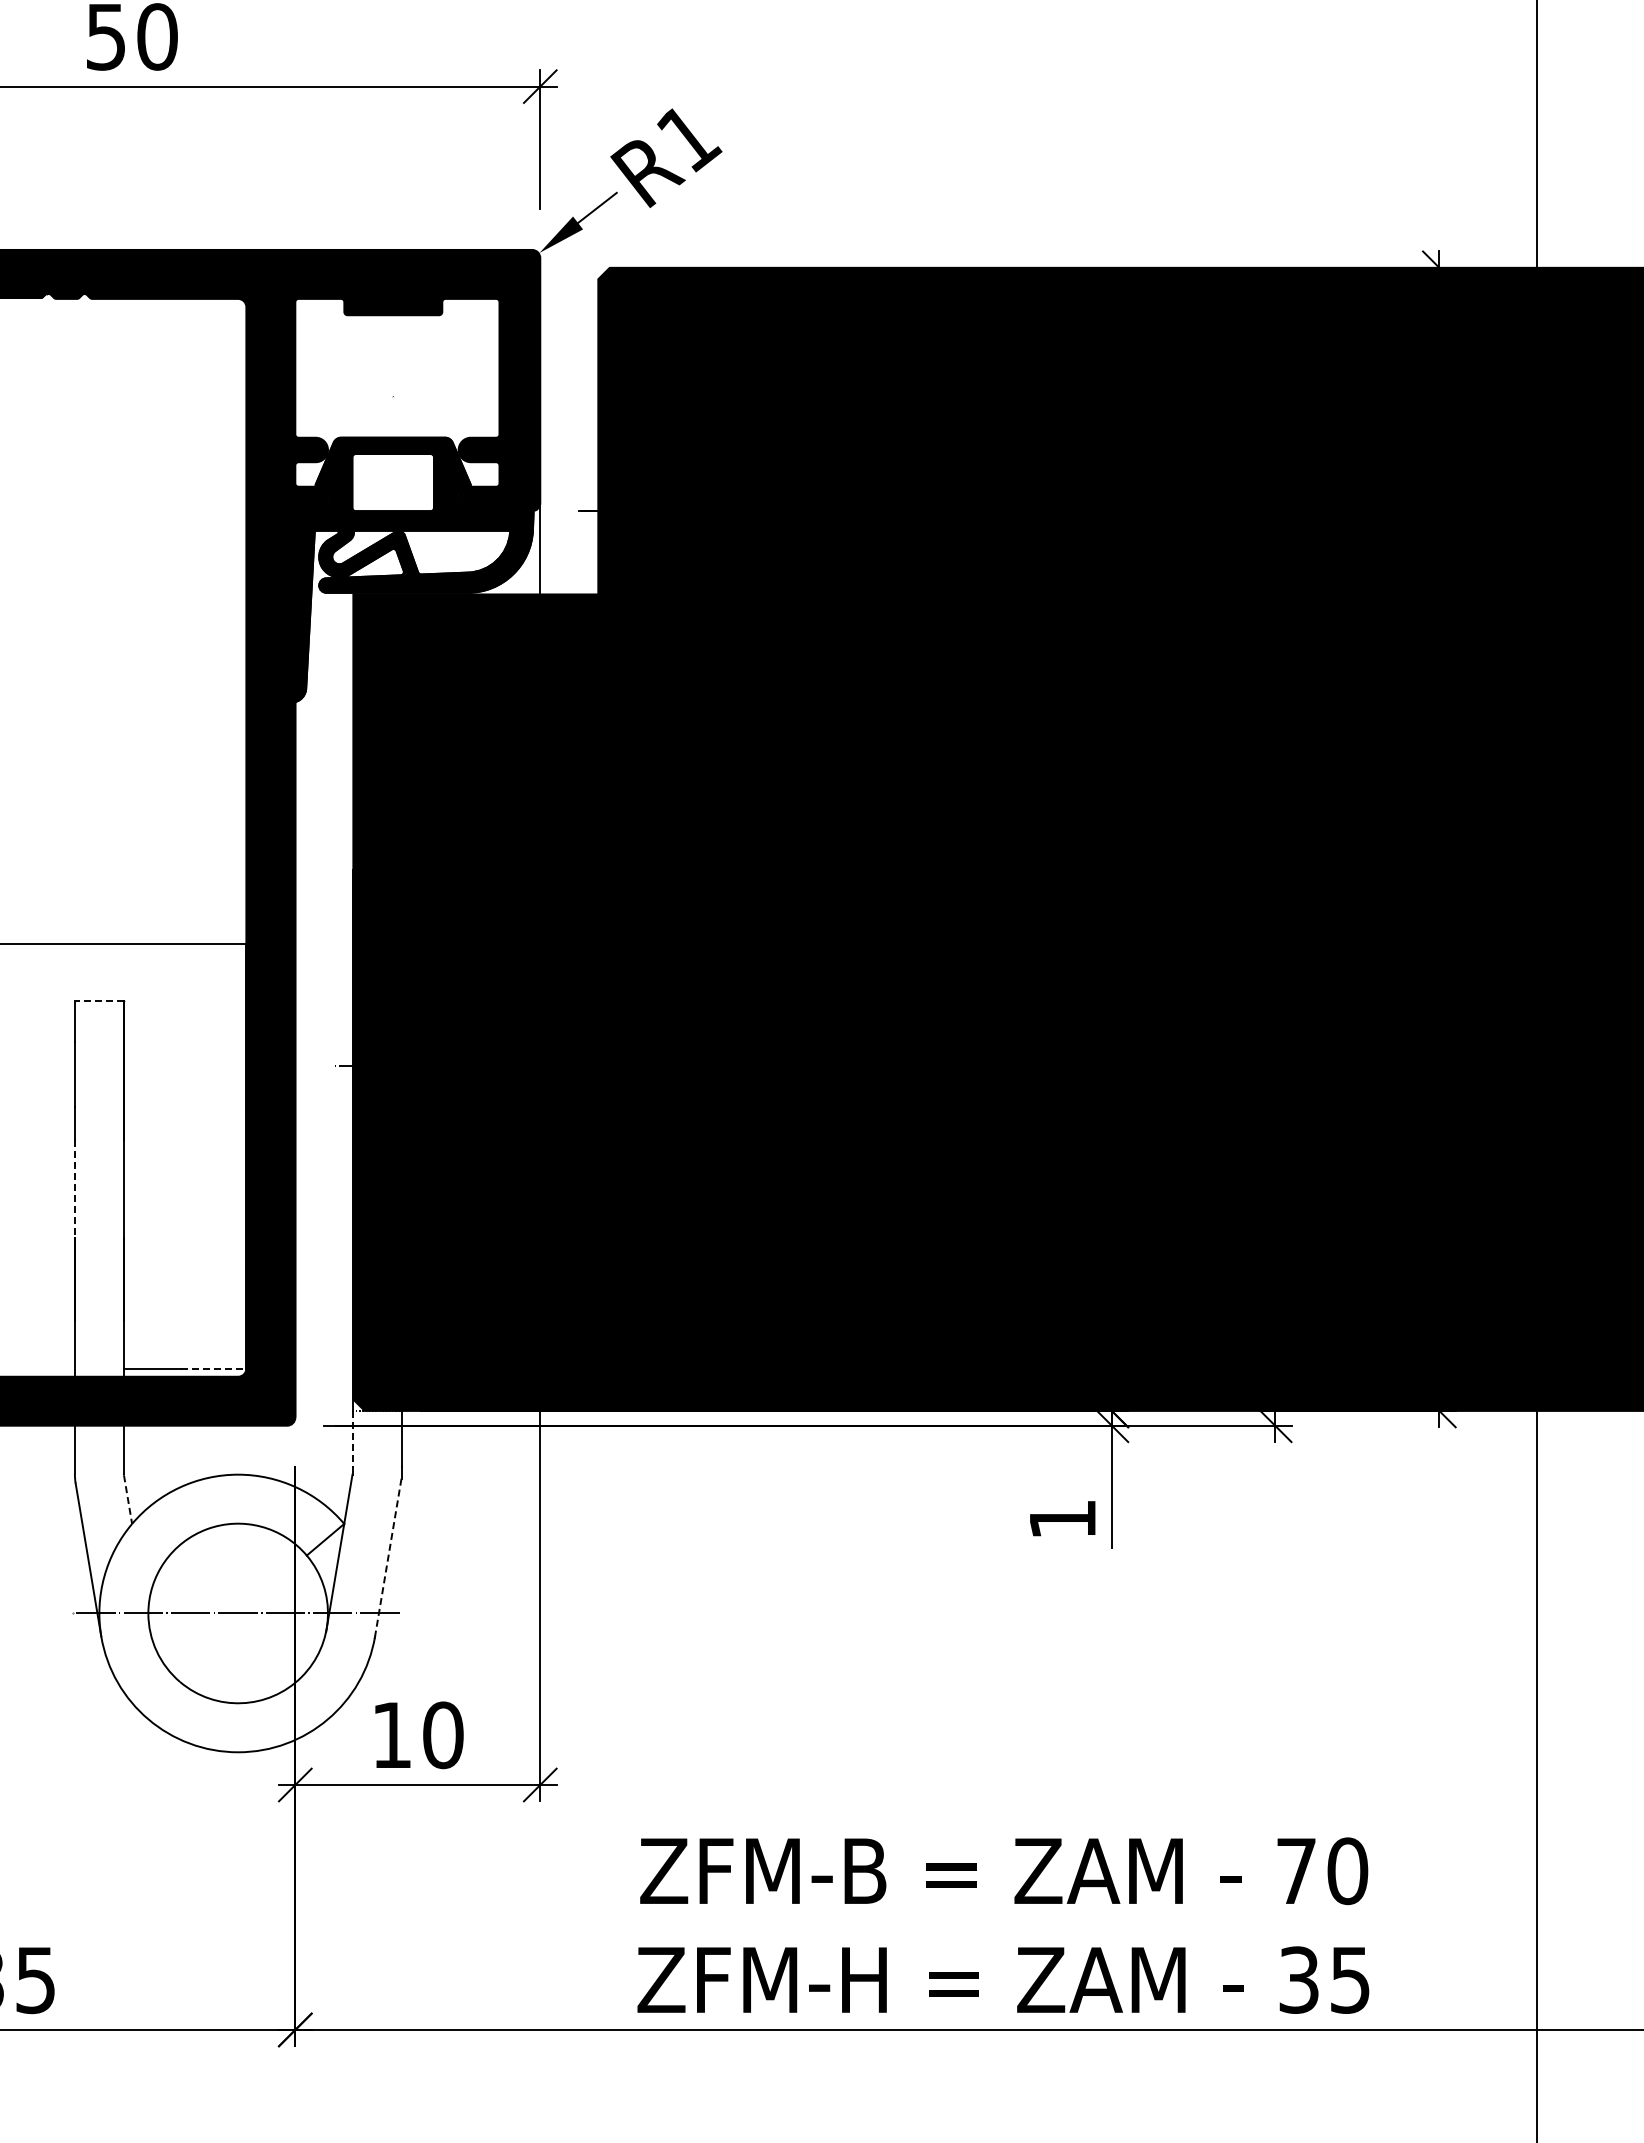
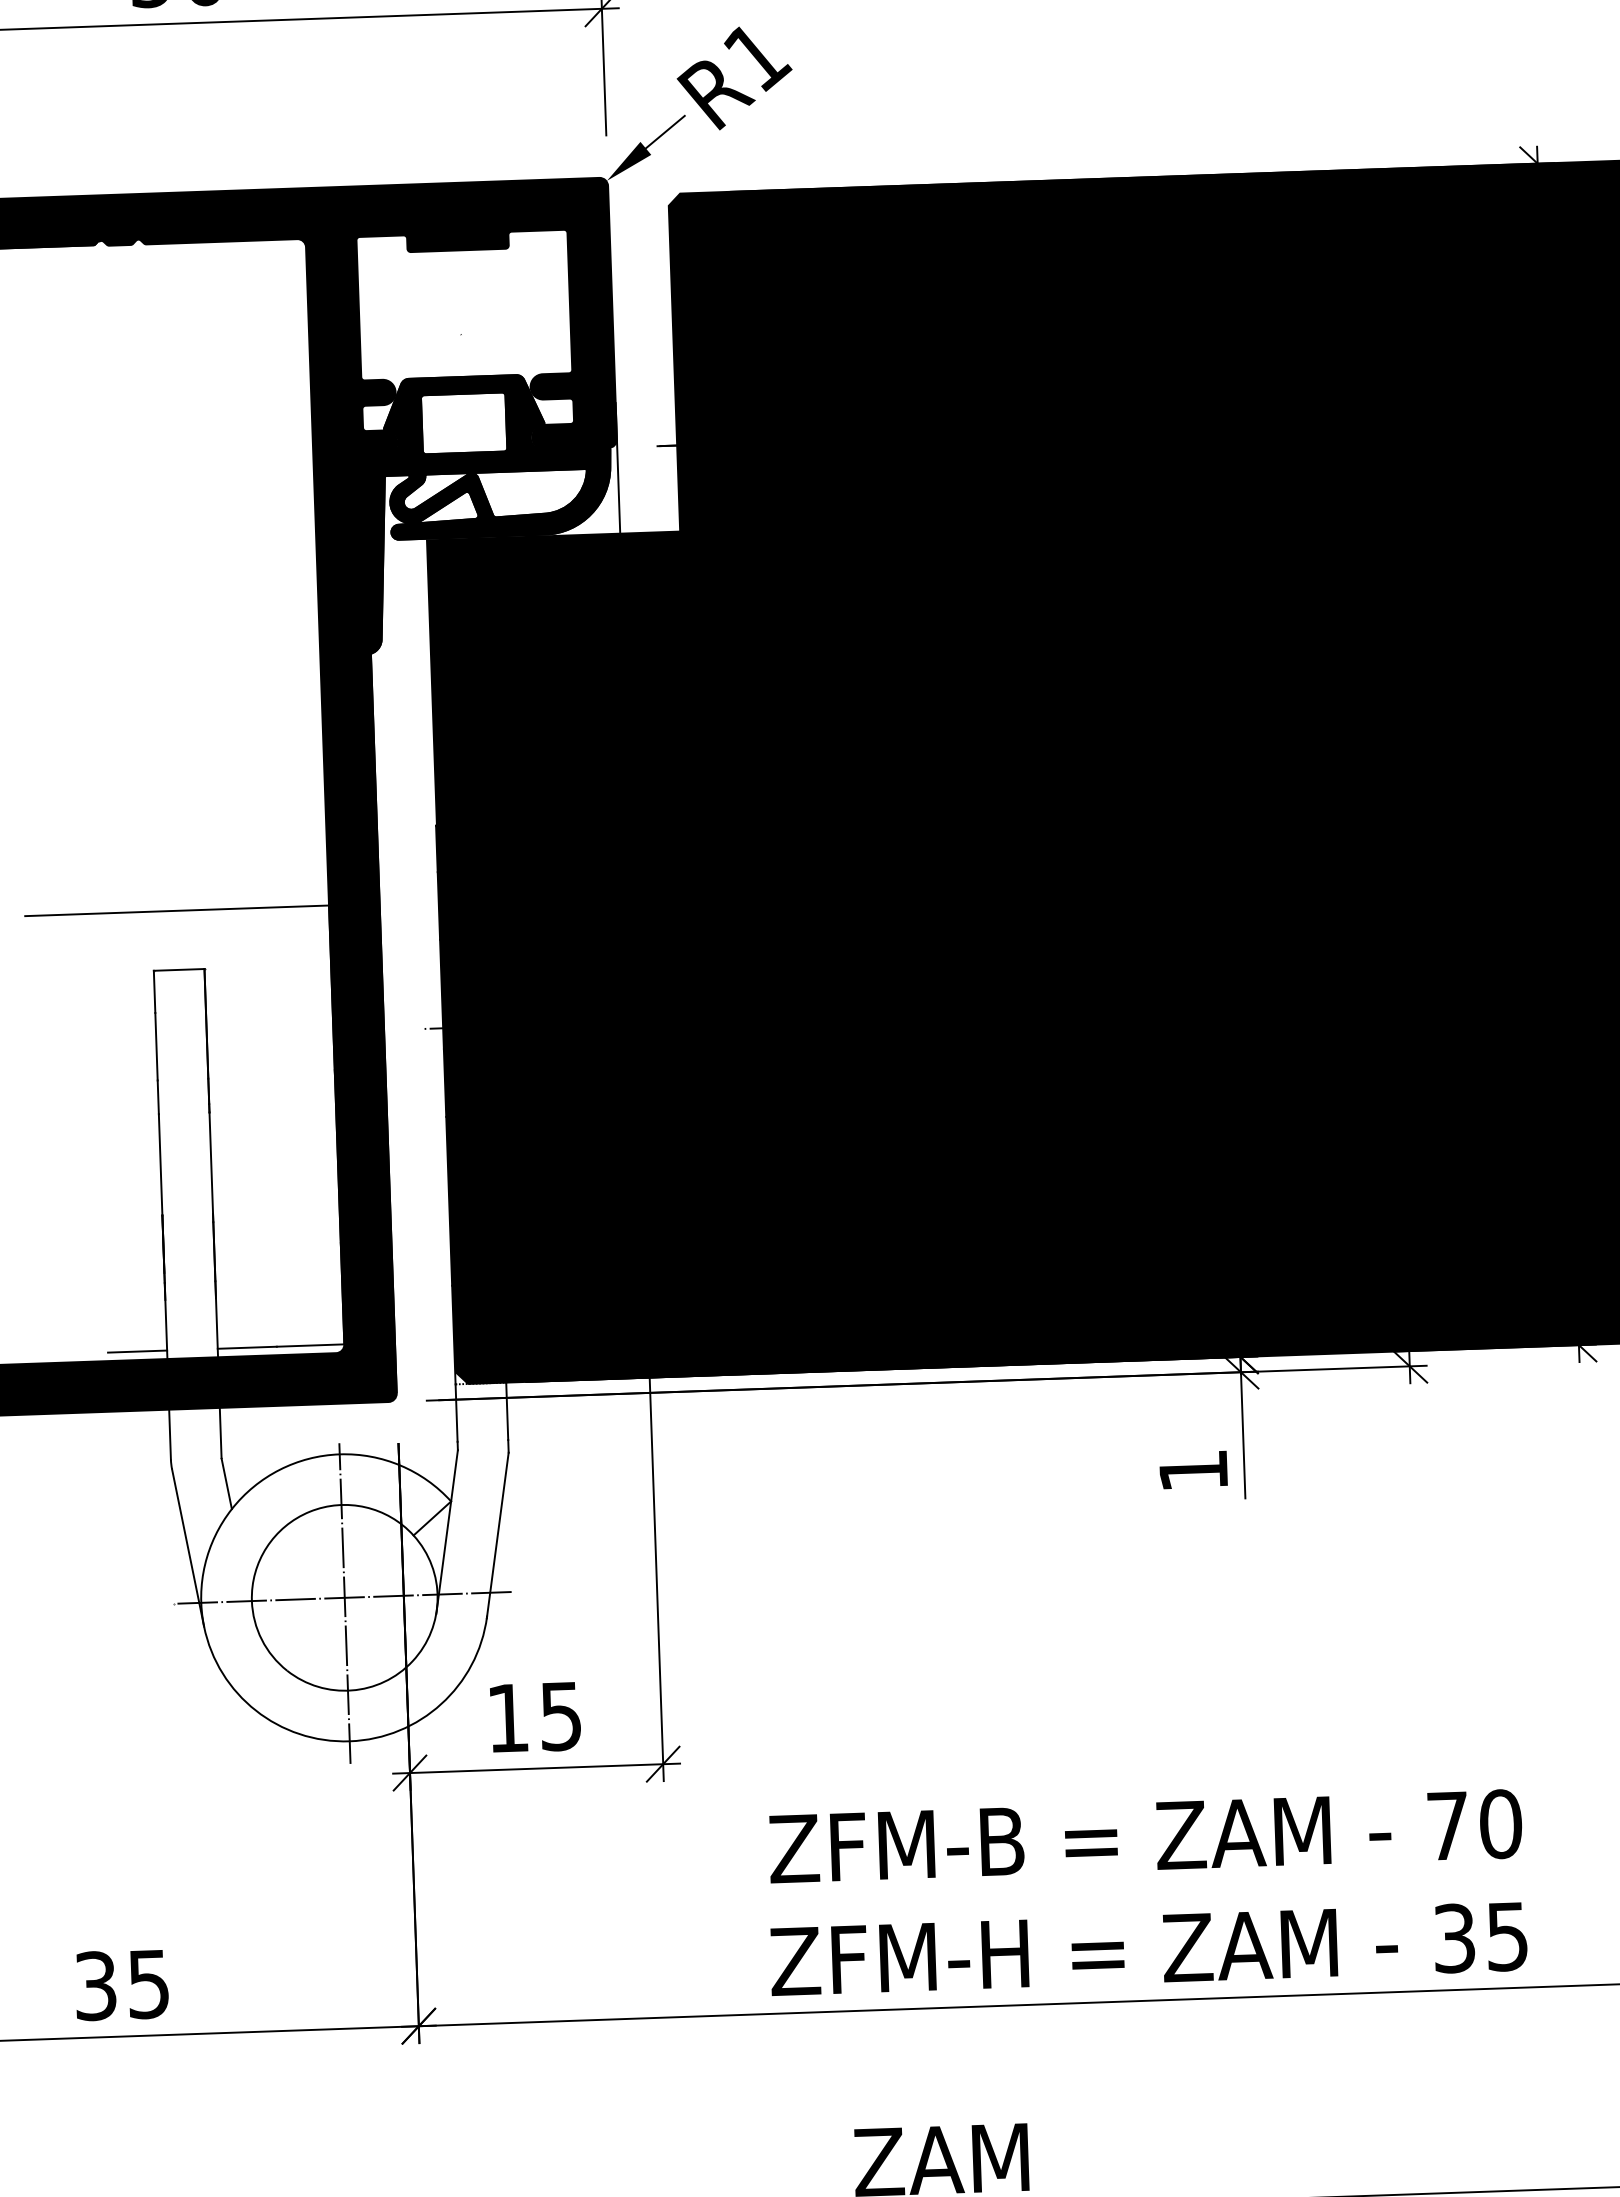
line: (98, 1001) -> (178, 970), dashed -> solid
line: (74, 1188) -> (160, 1164), dashed -> solid
line: (45, 1368) -> (136, 1351), added
line: (213, 1368) -> (310, 1345), dashed -> solid
line: (352, 1438) -> (456, 1412), dashed -> solid
line: (128, 1499) -> (227, 1483), dashed -> solid
line: (388, 1557) -> (498, 1534), dashed -> solid
line: (238, 1618) -> (345, 1603), added
text: (443, 1735) -> (561, 1716), 10 -> 15

